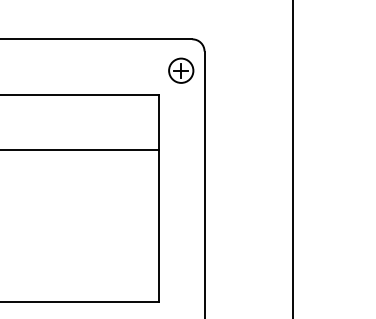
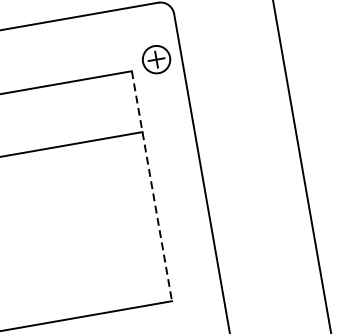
part: (181, 70) -> (156, 59), moved
line: (158, 199) -> (151, 187), solid -> dashed

